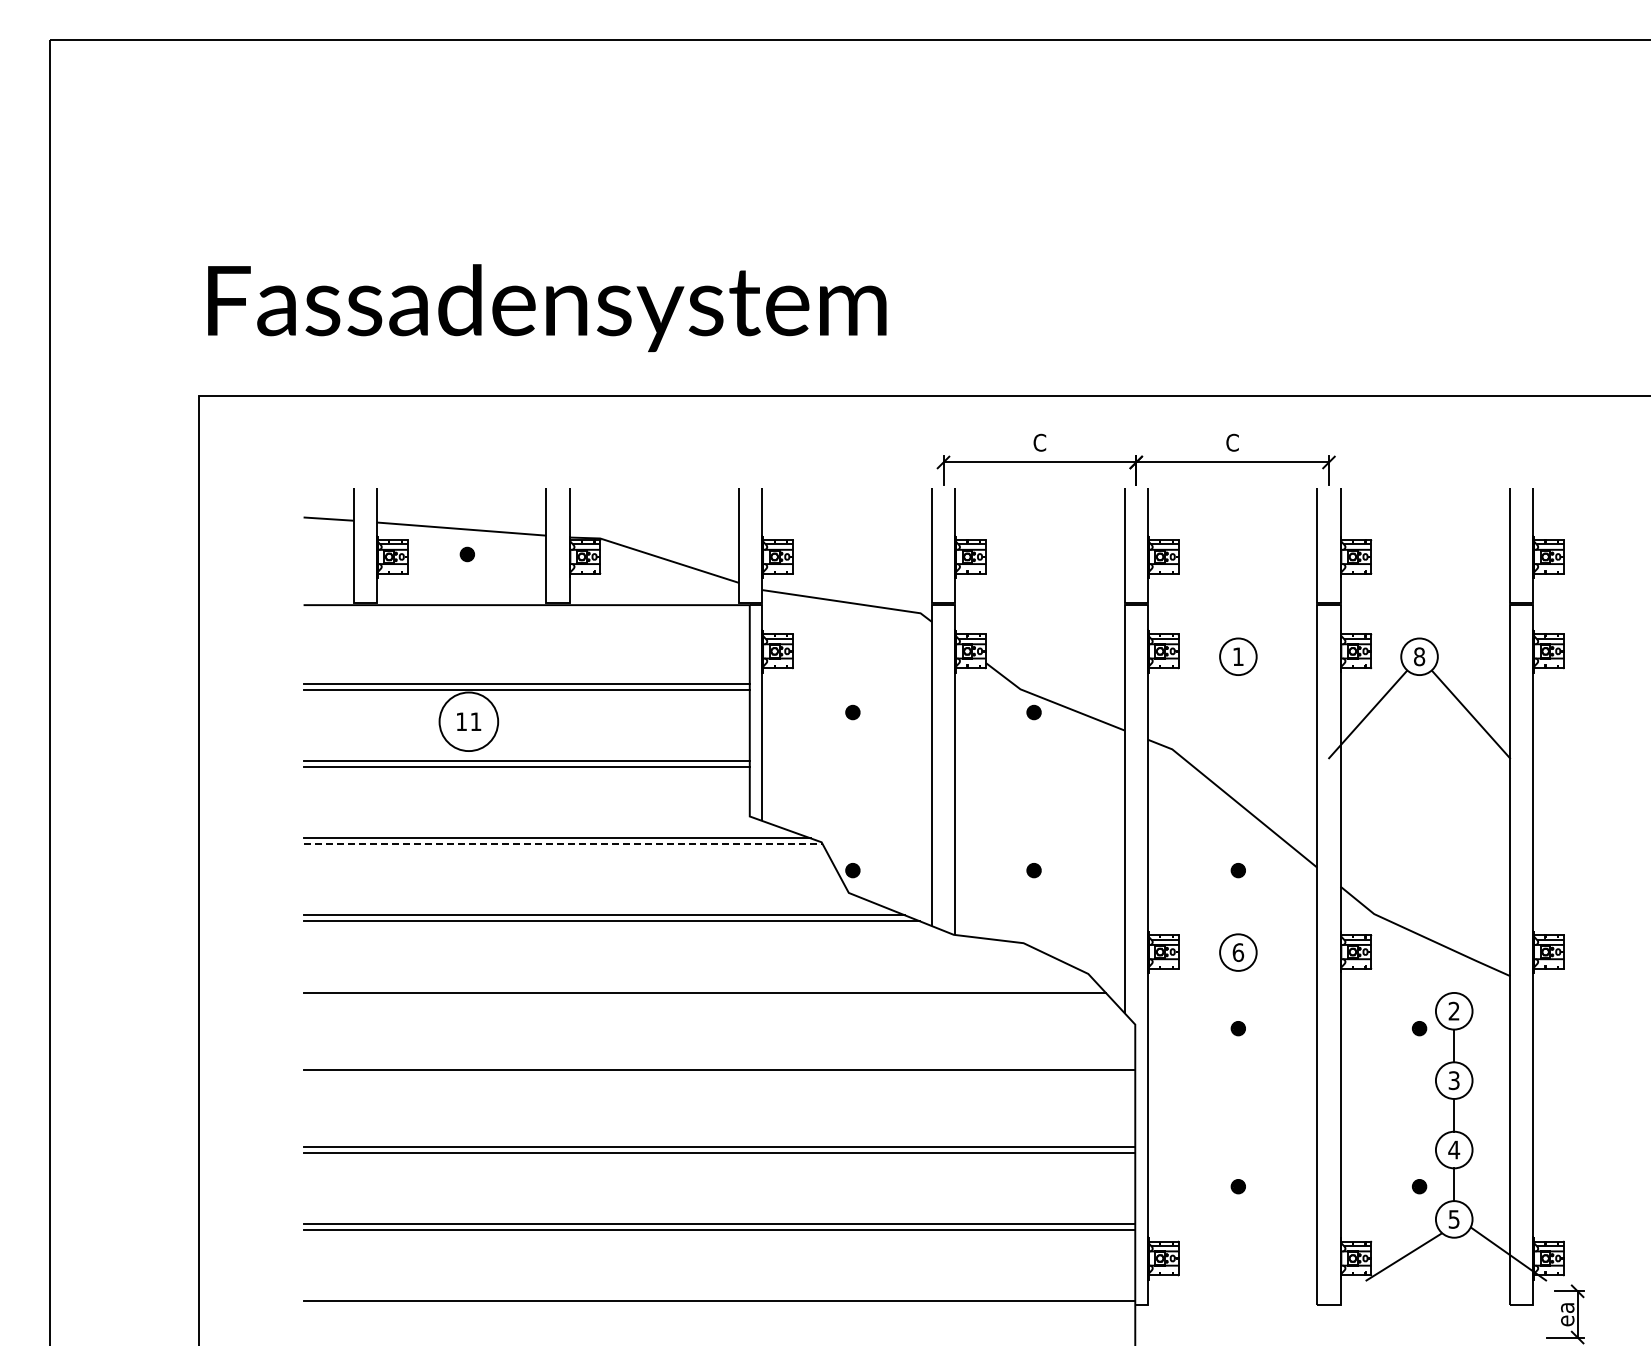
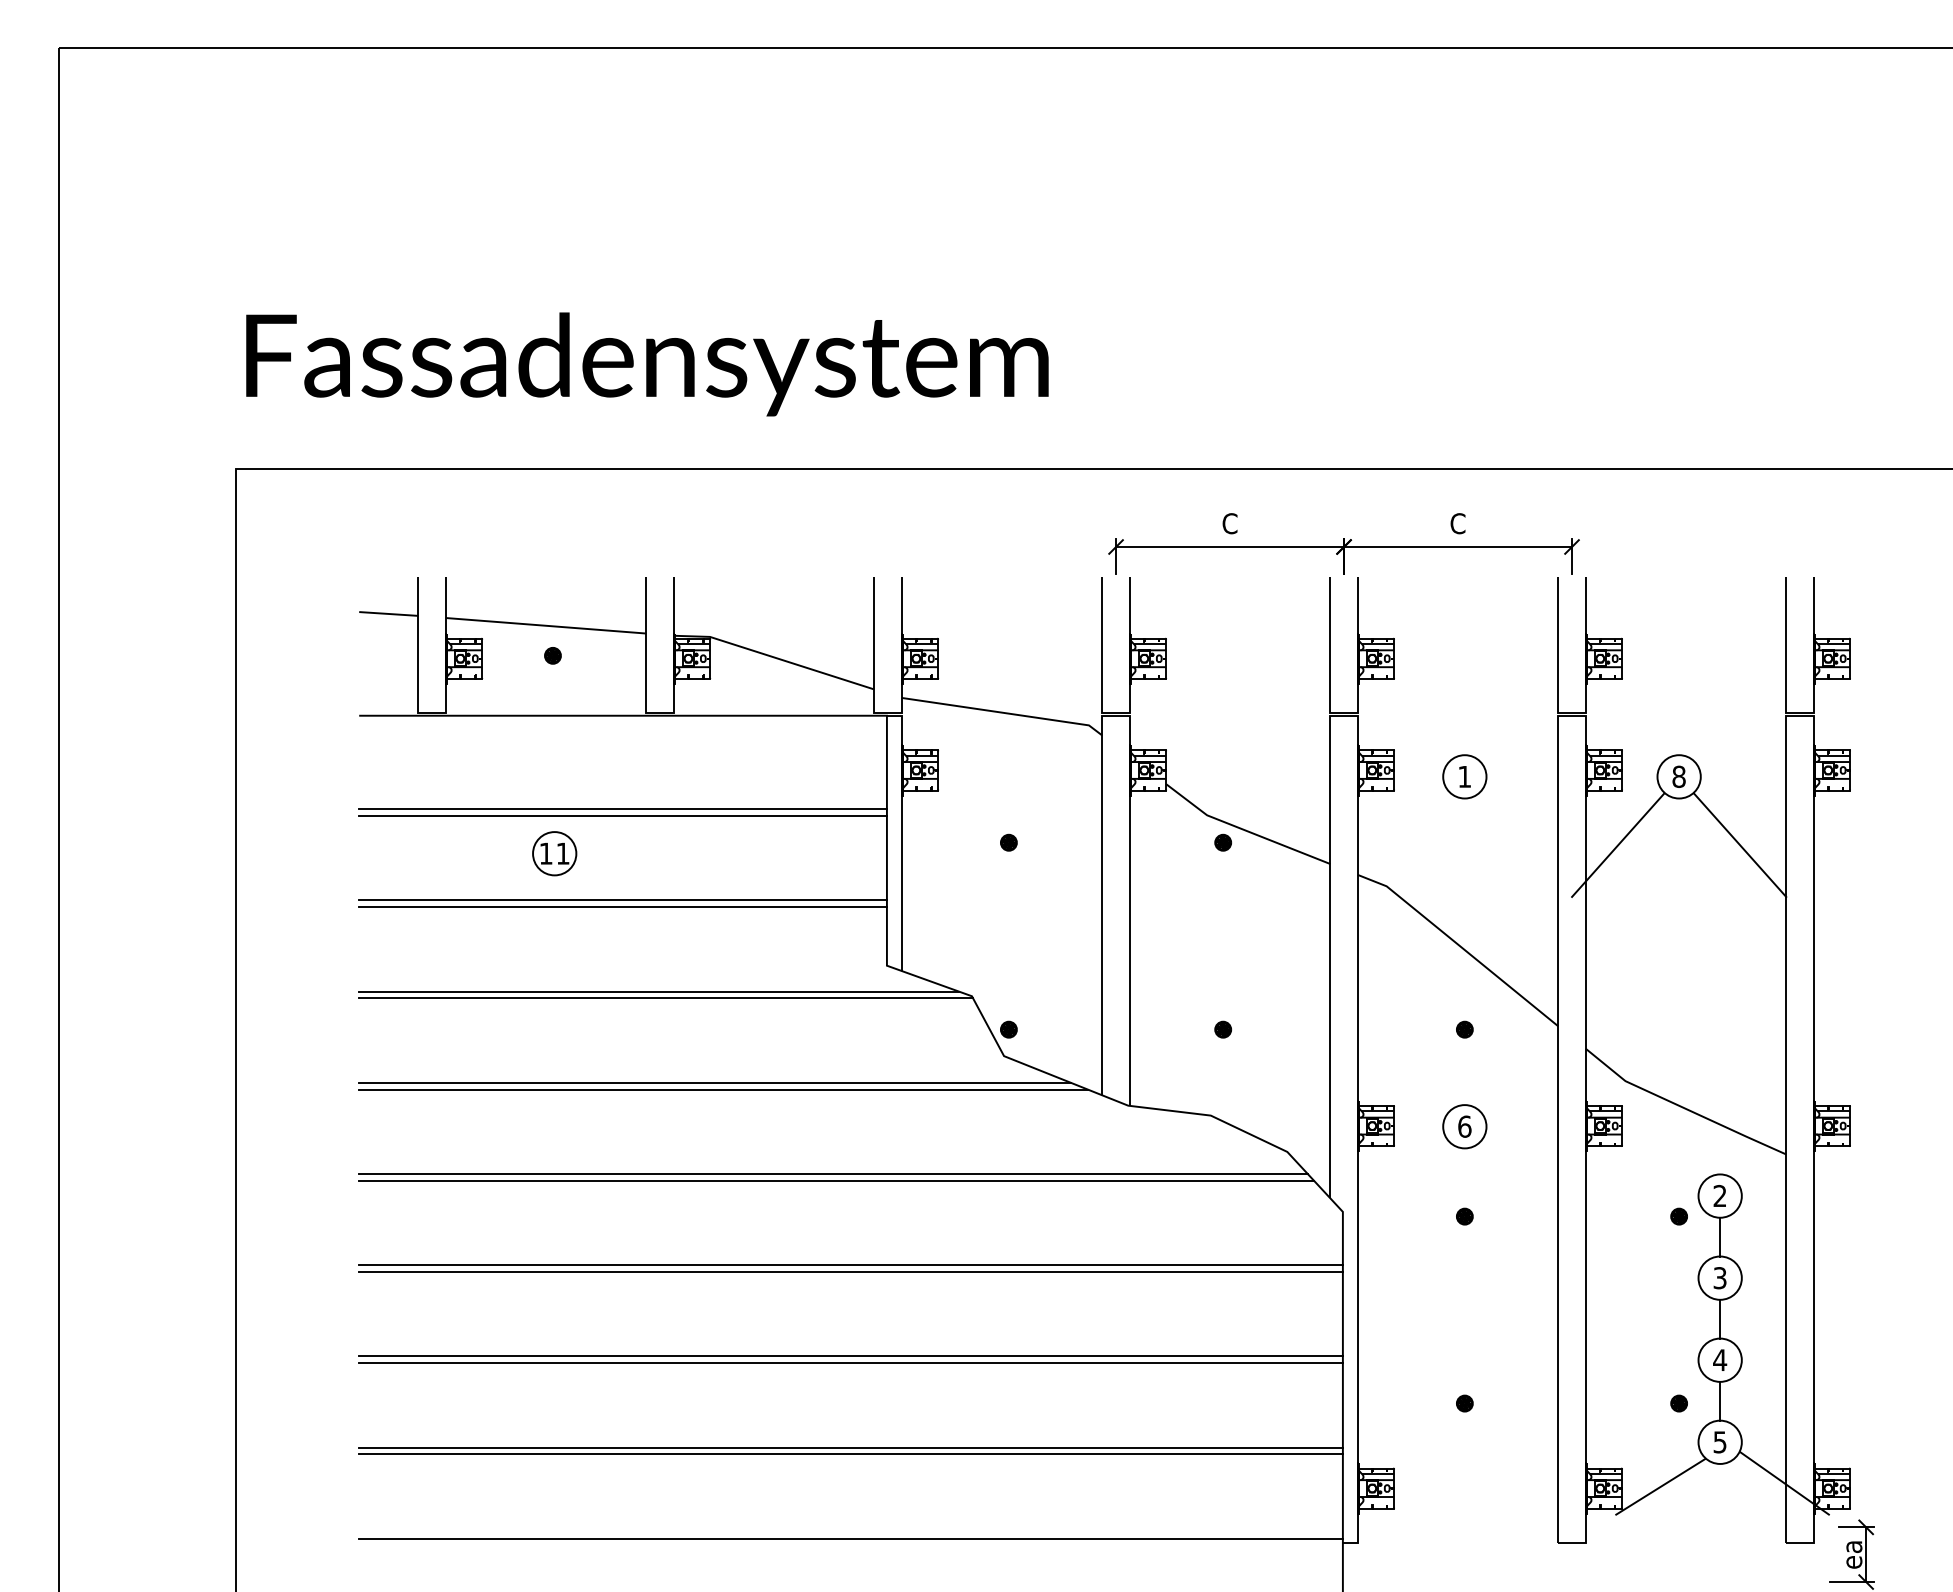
circle: (468, 721) -> (554, 853), size x0.62
line: (563, 844) -> (666, 998), dashed -> solid
line: (706, 998) -> (835, 1181), added
line: (719, 1075) -> (851, 1272), added

